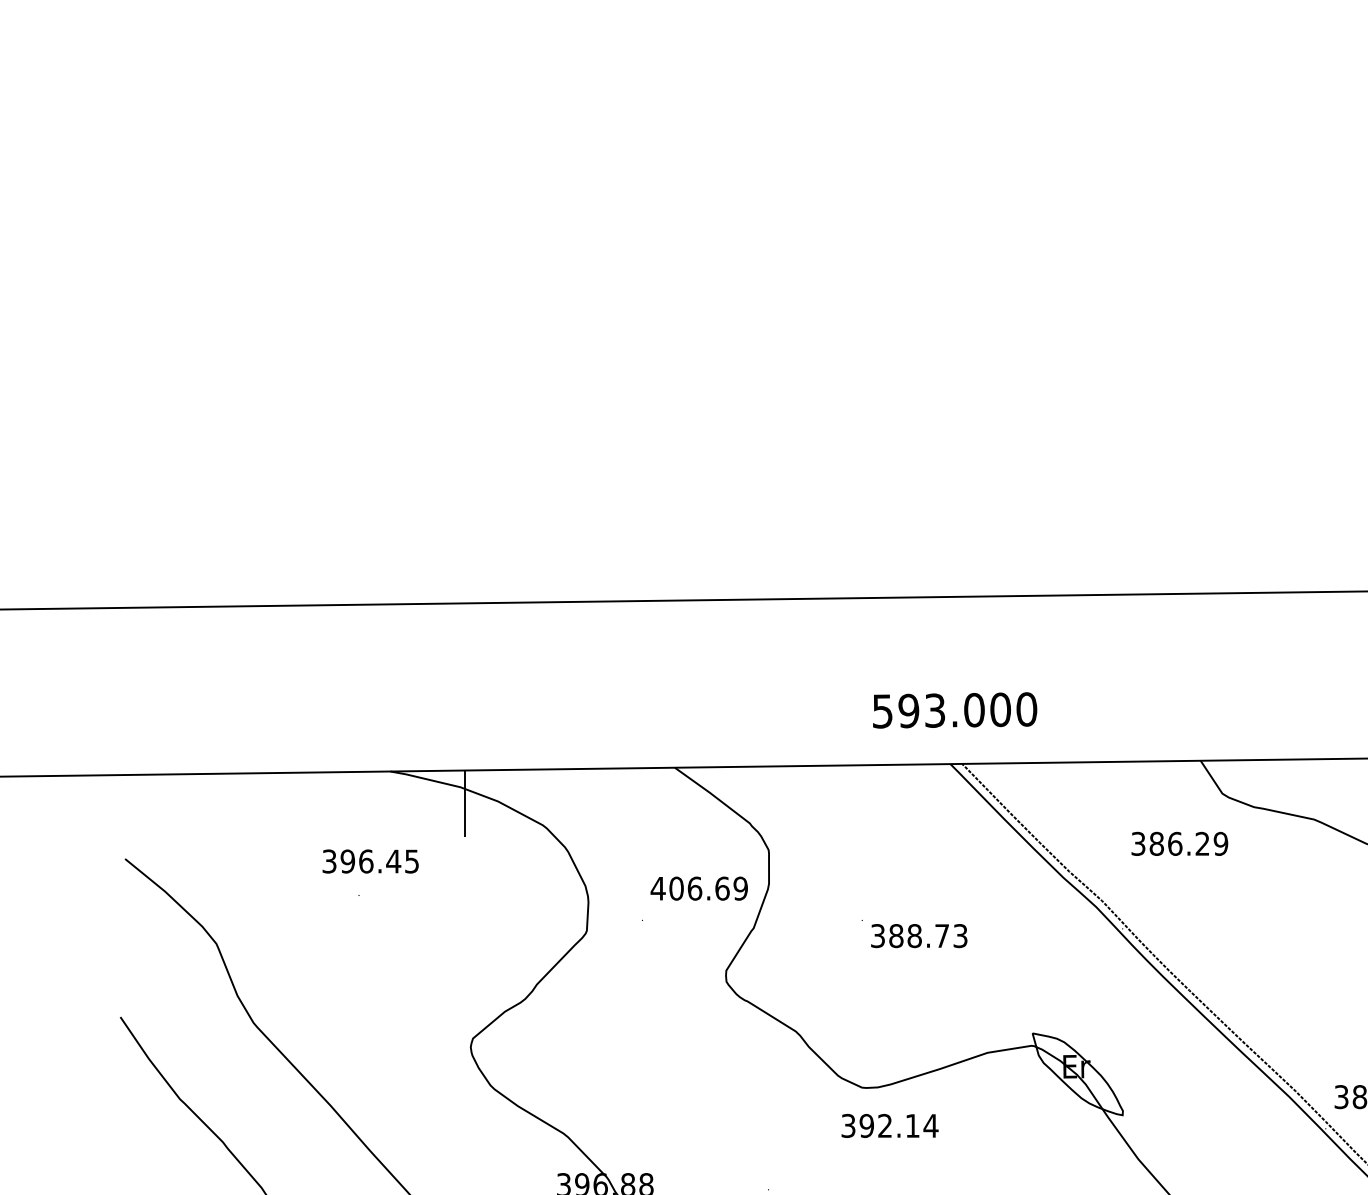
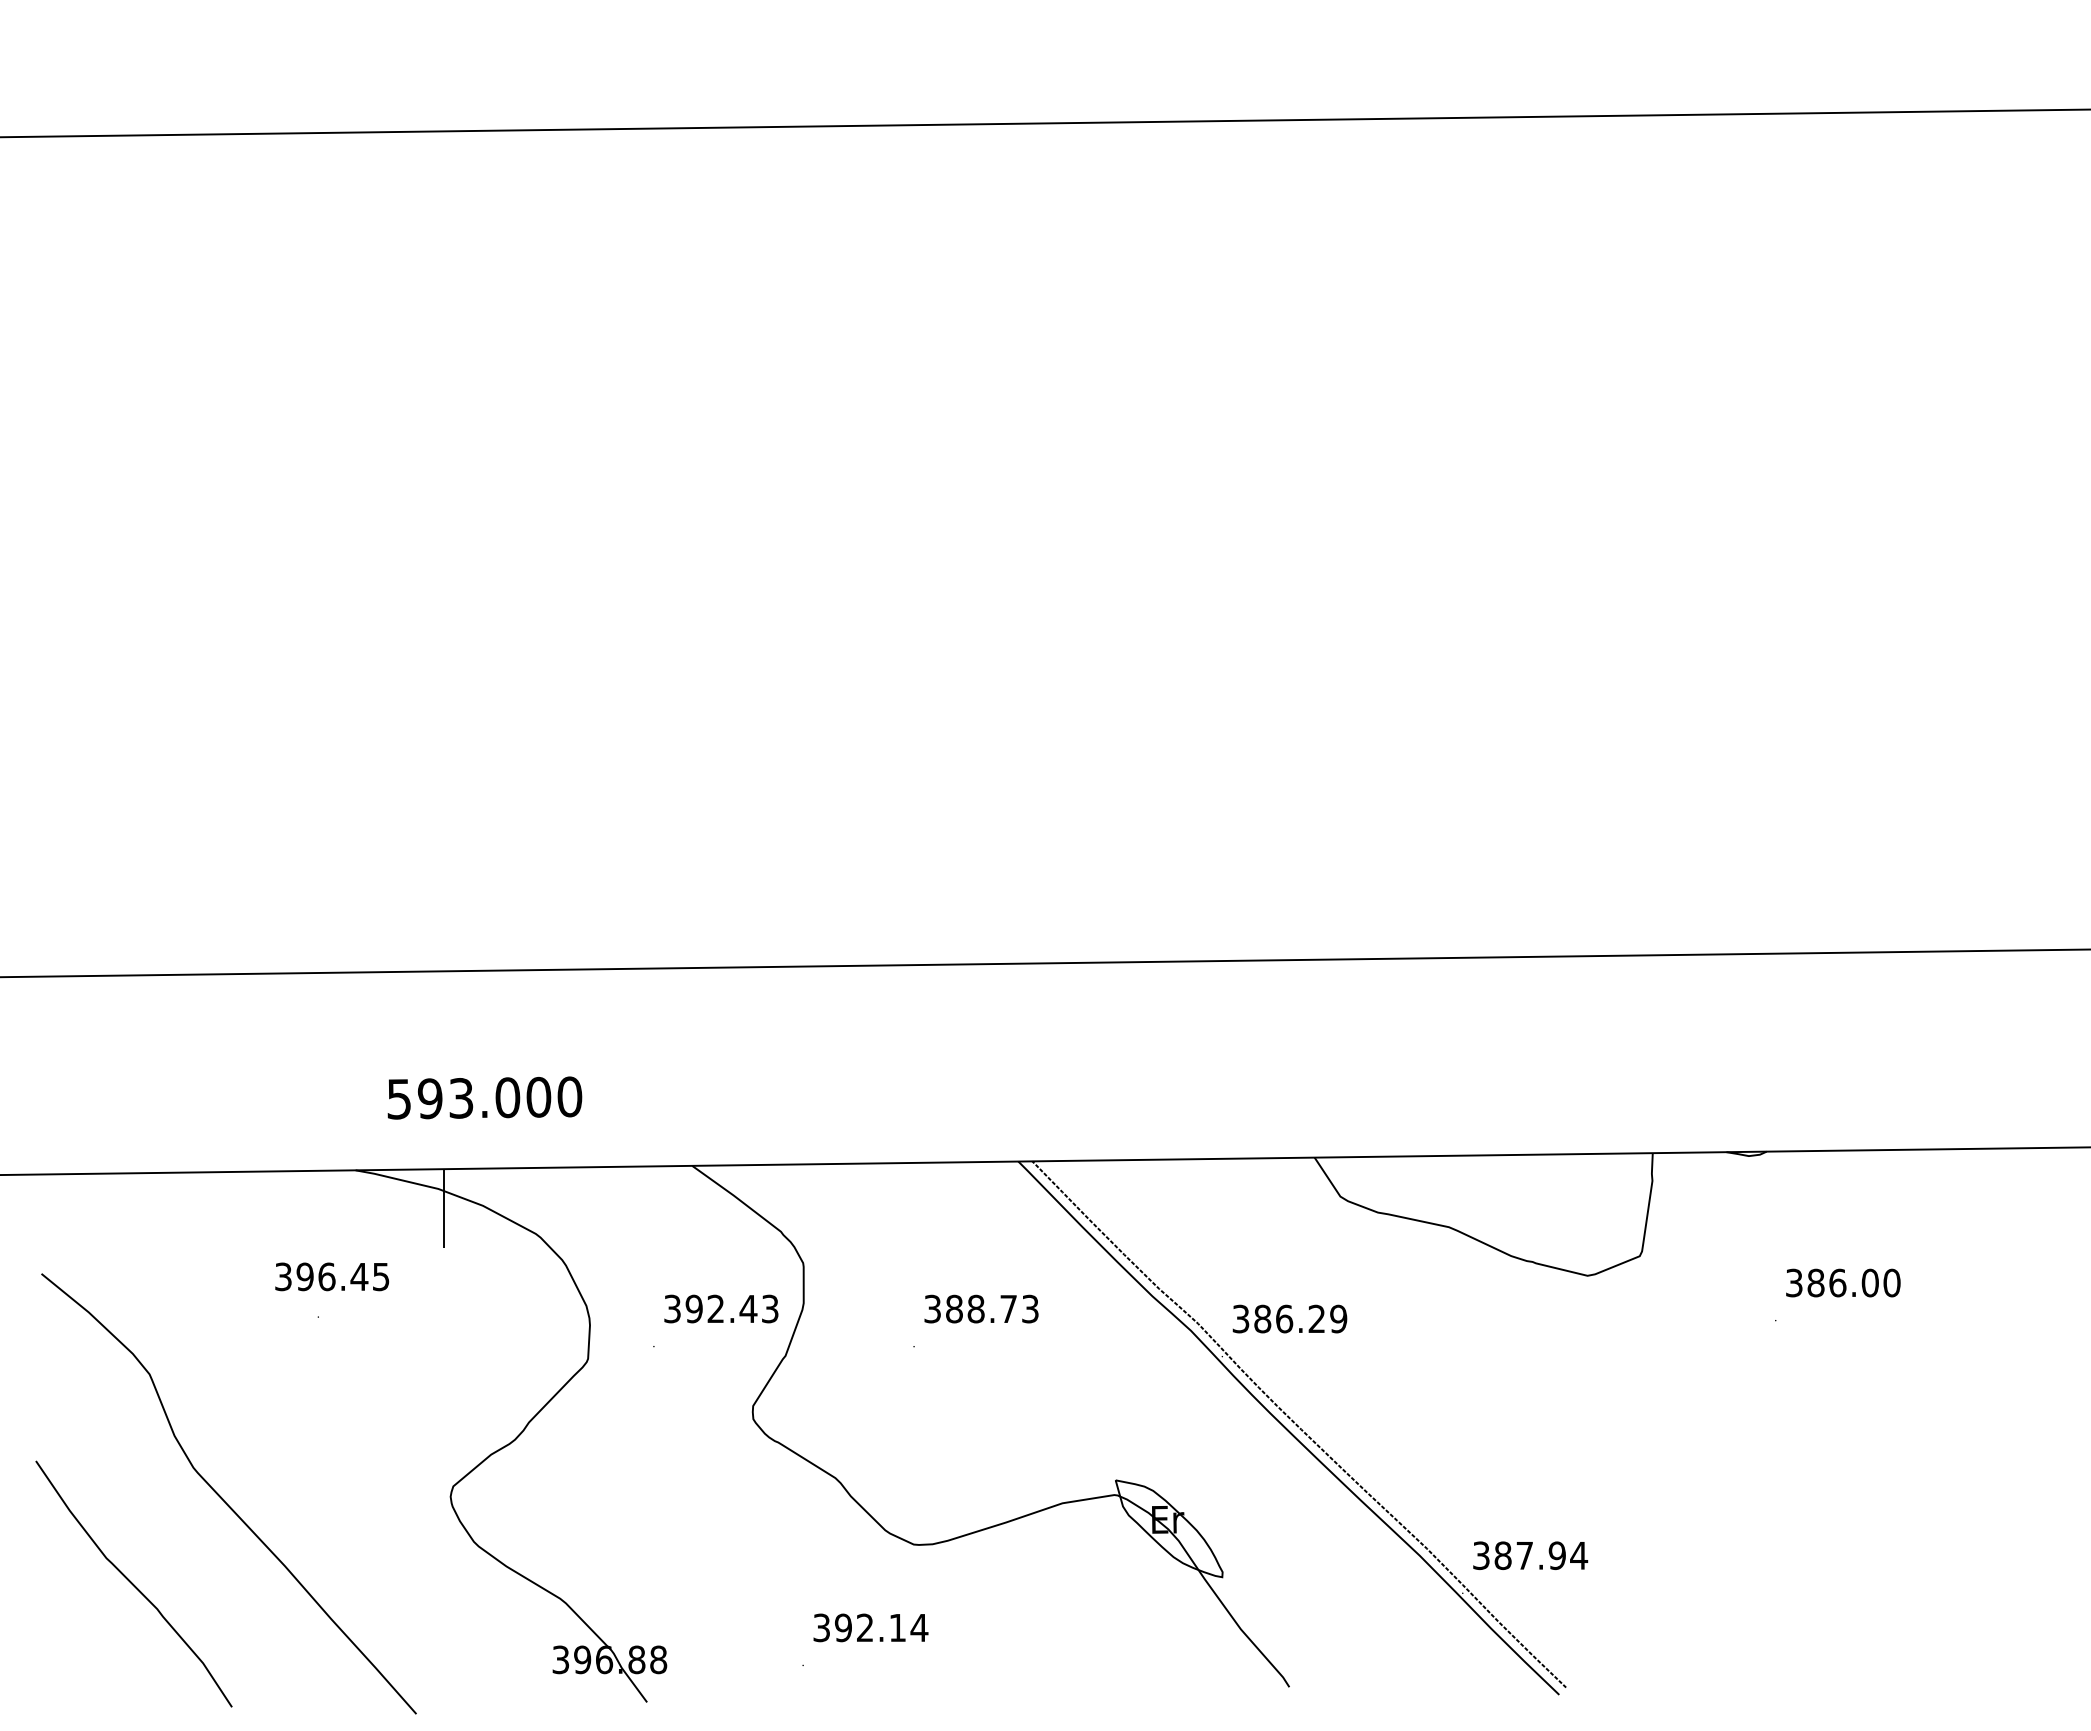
text: (954, 709) -> (484, 1097), moved
text: (1179, 843) -> (1289, 1318), moved
text: (698, 888) -> (720, 1308), 406.69 -> 392.43
text: (919, 935) -> (981, 1308), moved
text: (889, 1125) -> (870, 1627), moved

